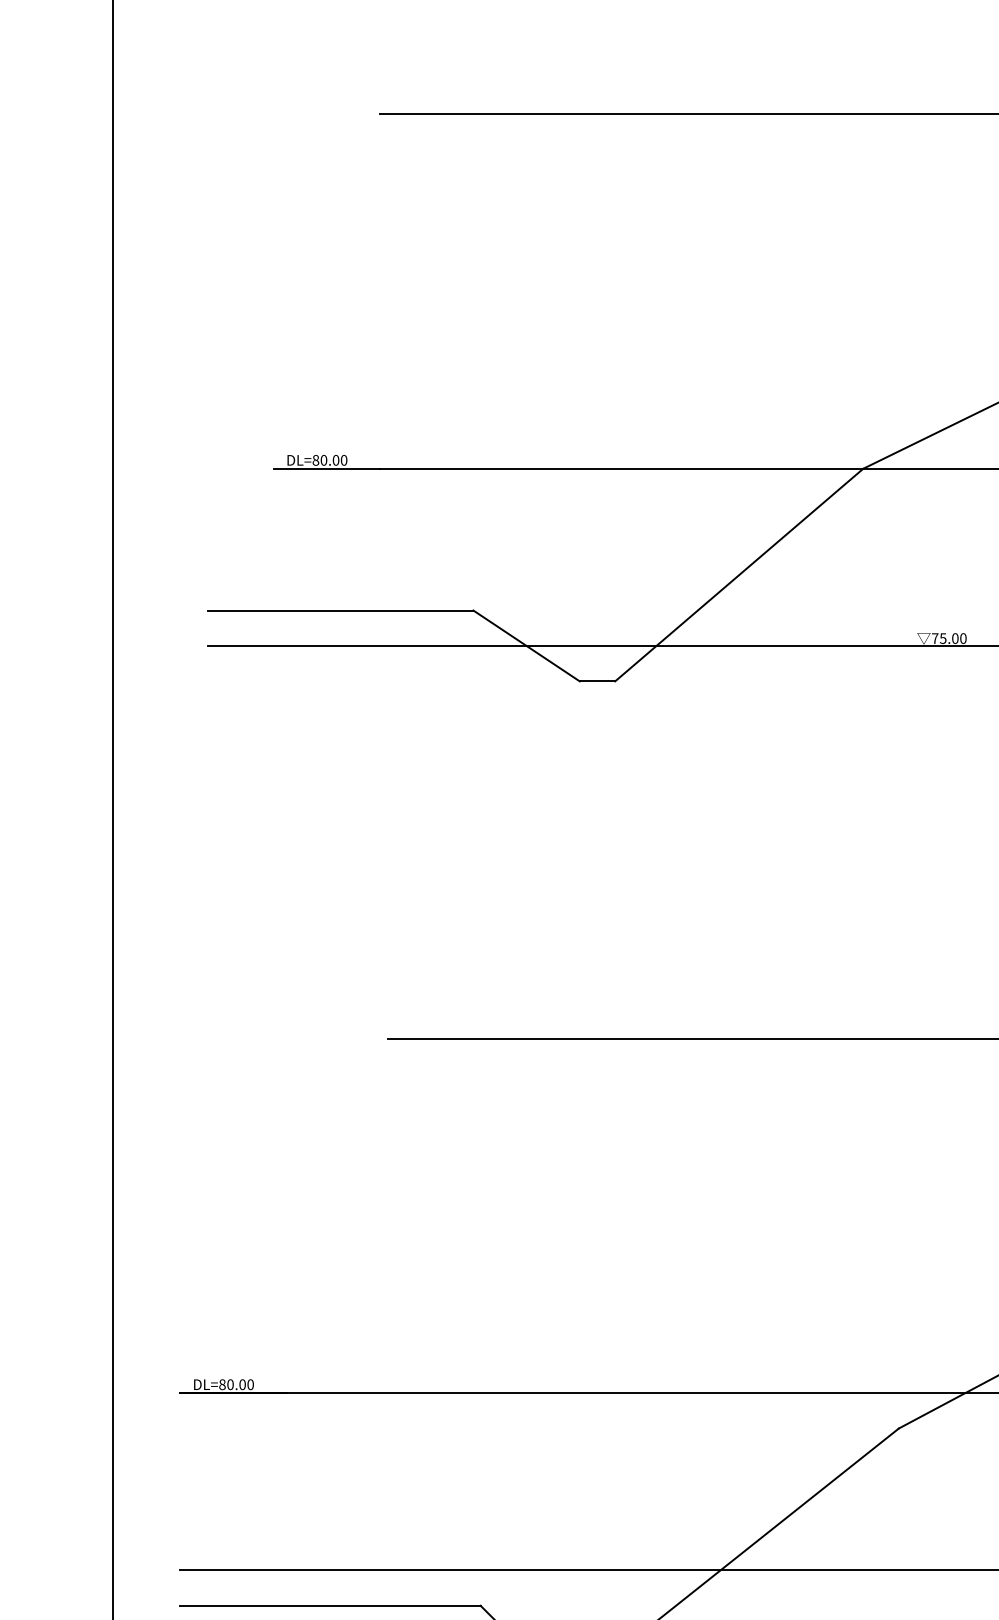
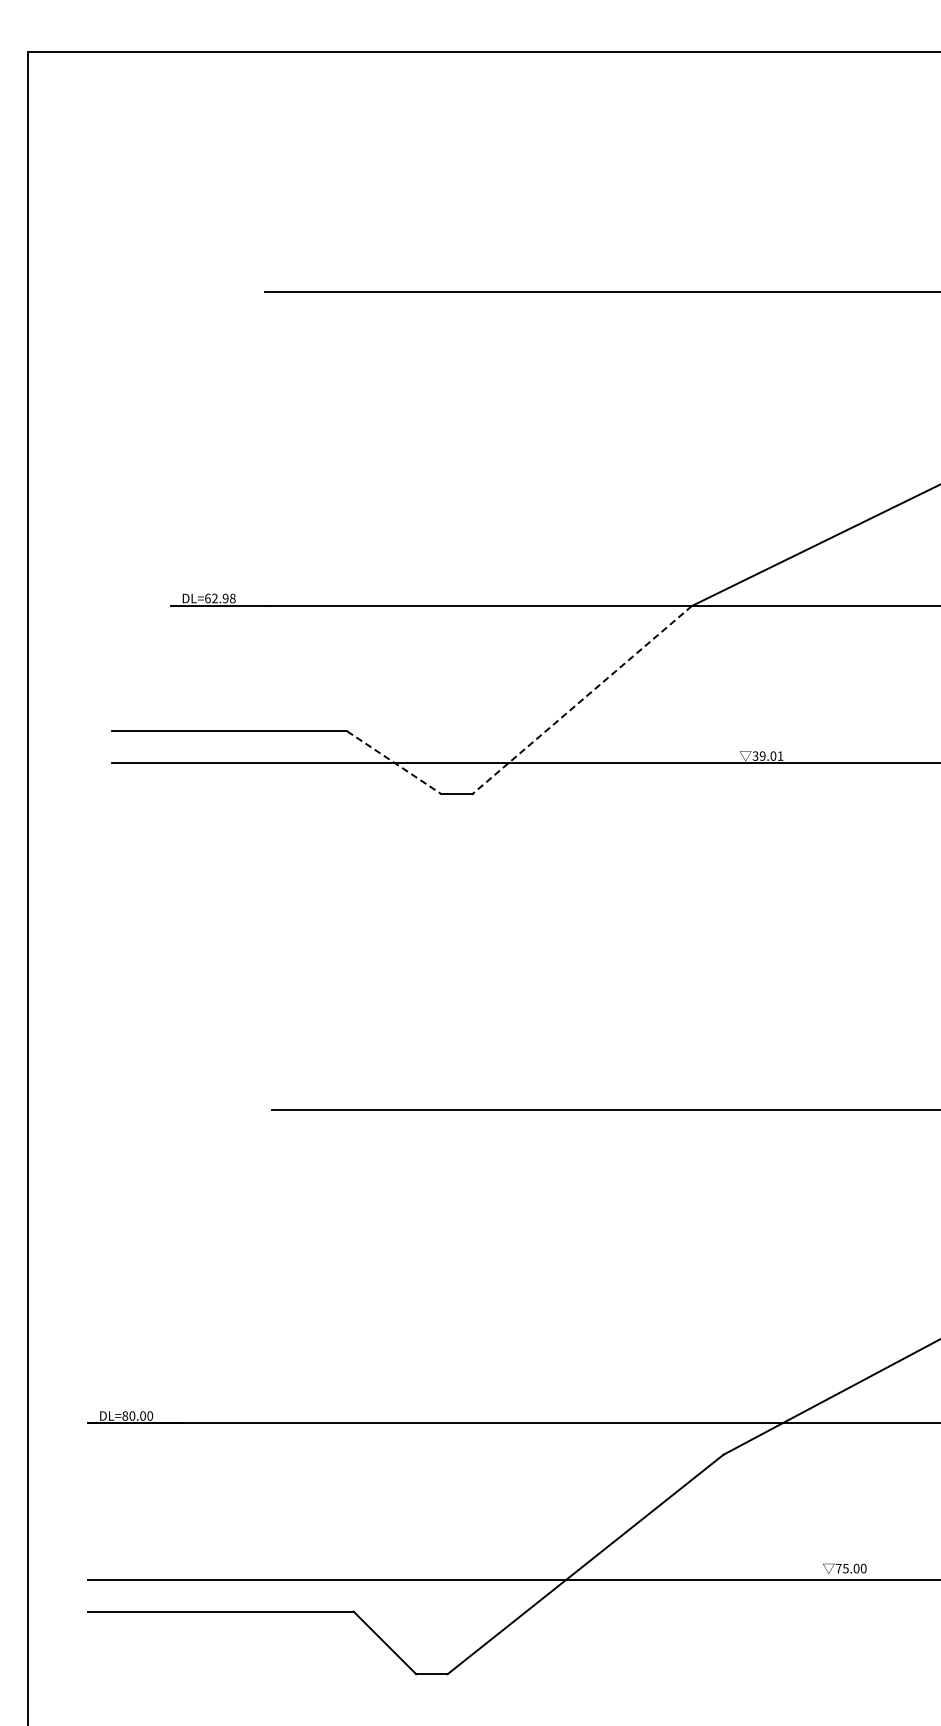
text: (330, 460) -> (220, 598), DL=80.00 -> DL=62.98
line: (738, 575) -> (581, 700), solid -> dashed
text: (948, 637) -> (767, 755), 75.00 -> 39.01
line: (526, 645) -> (394, 762), solid -> dashed

